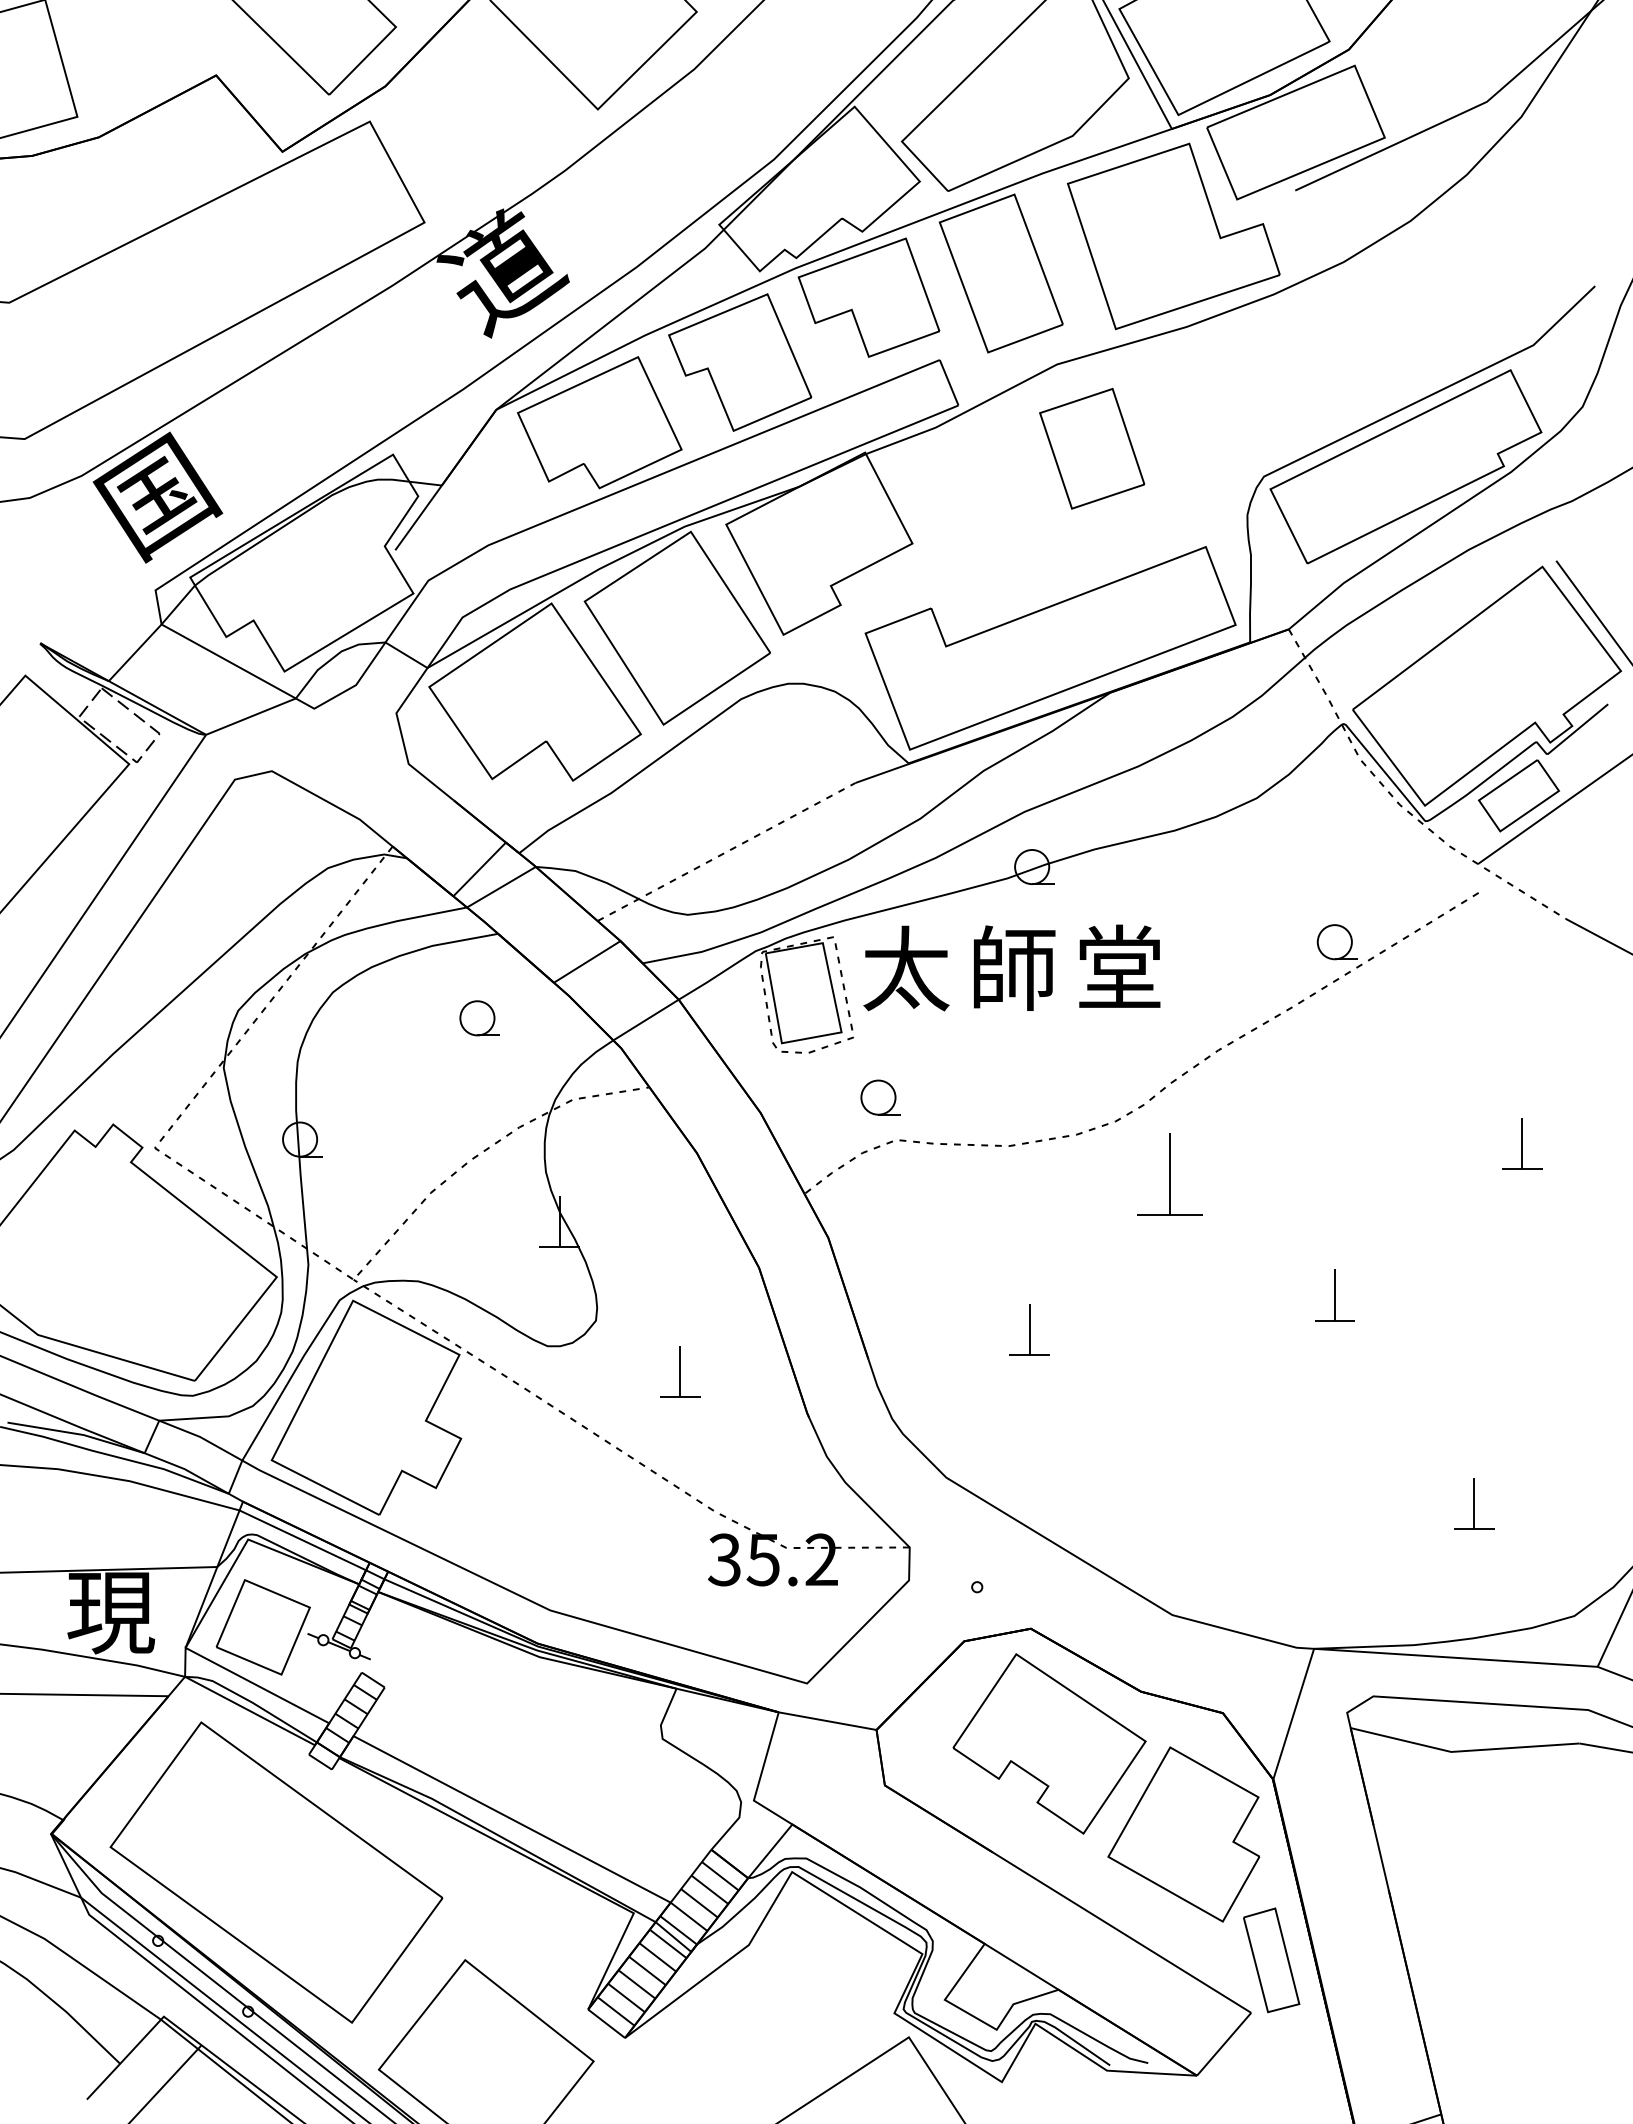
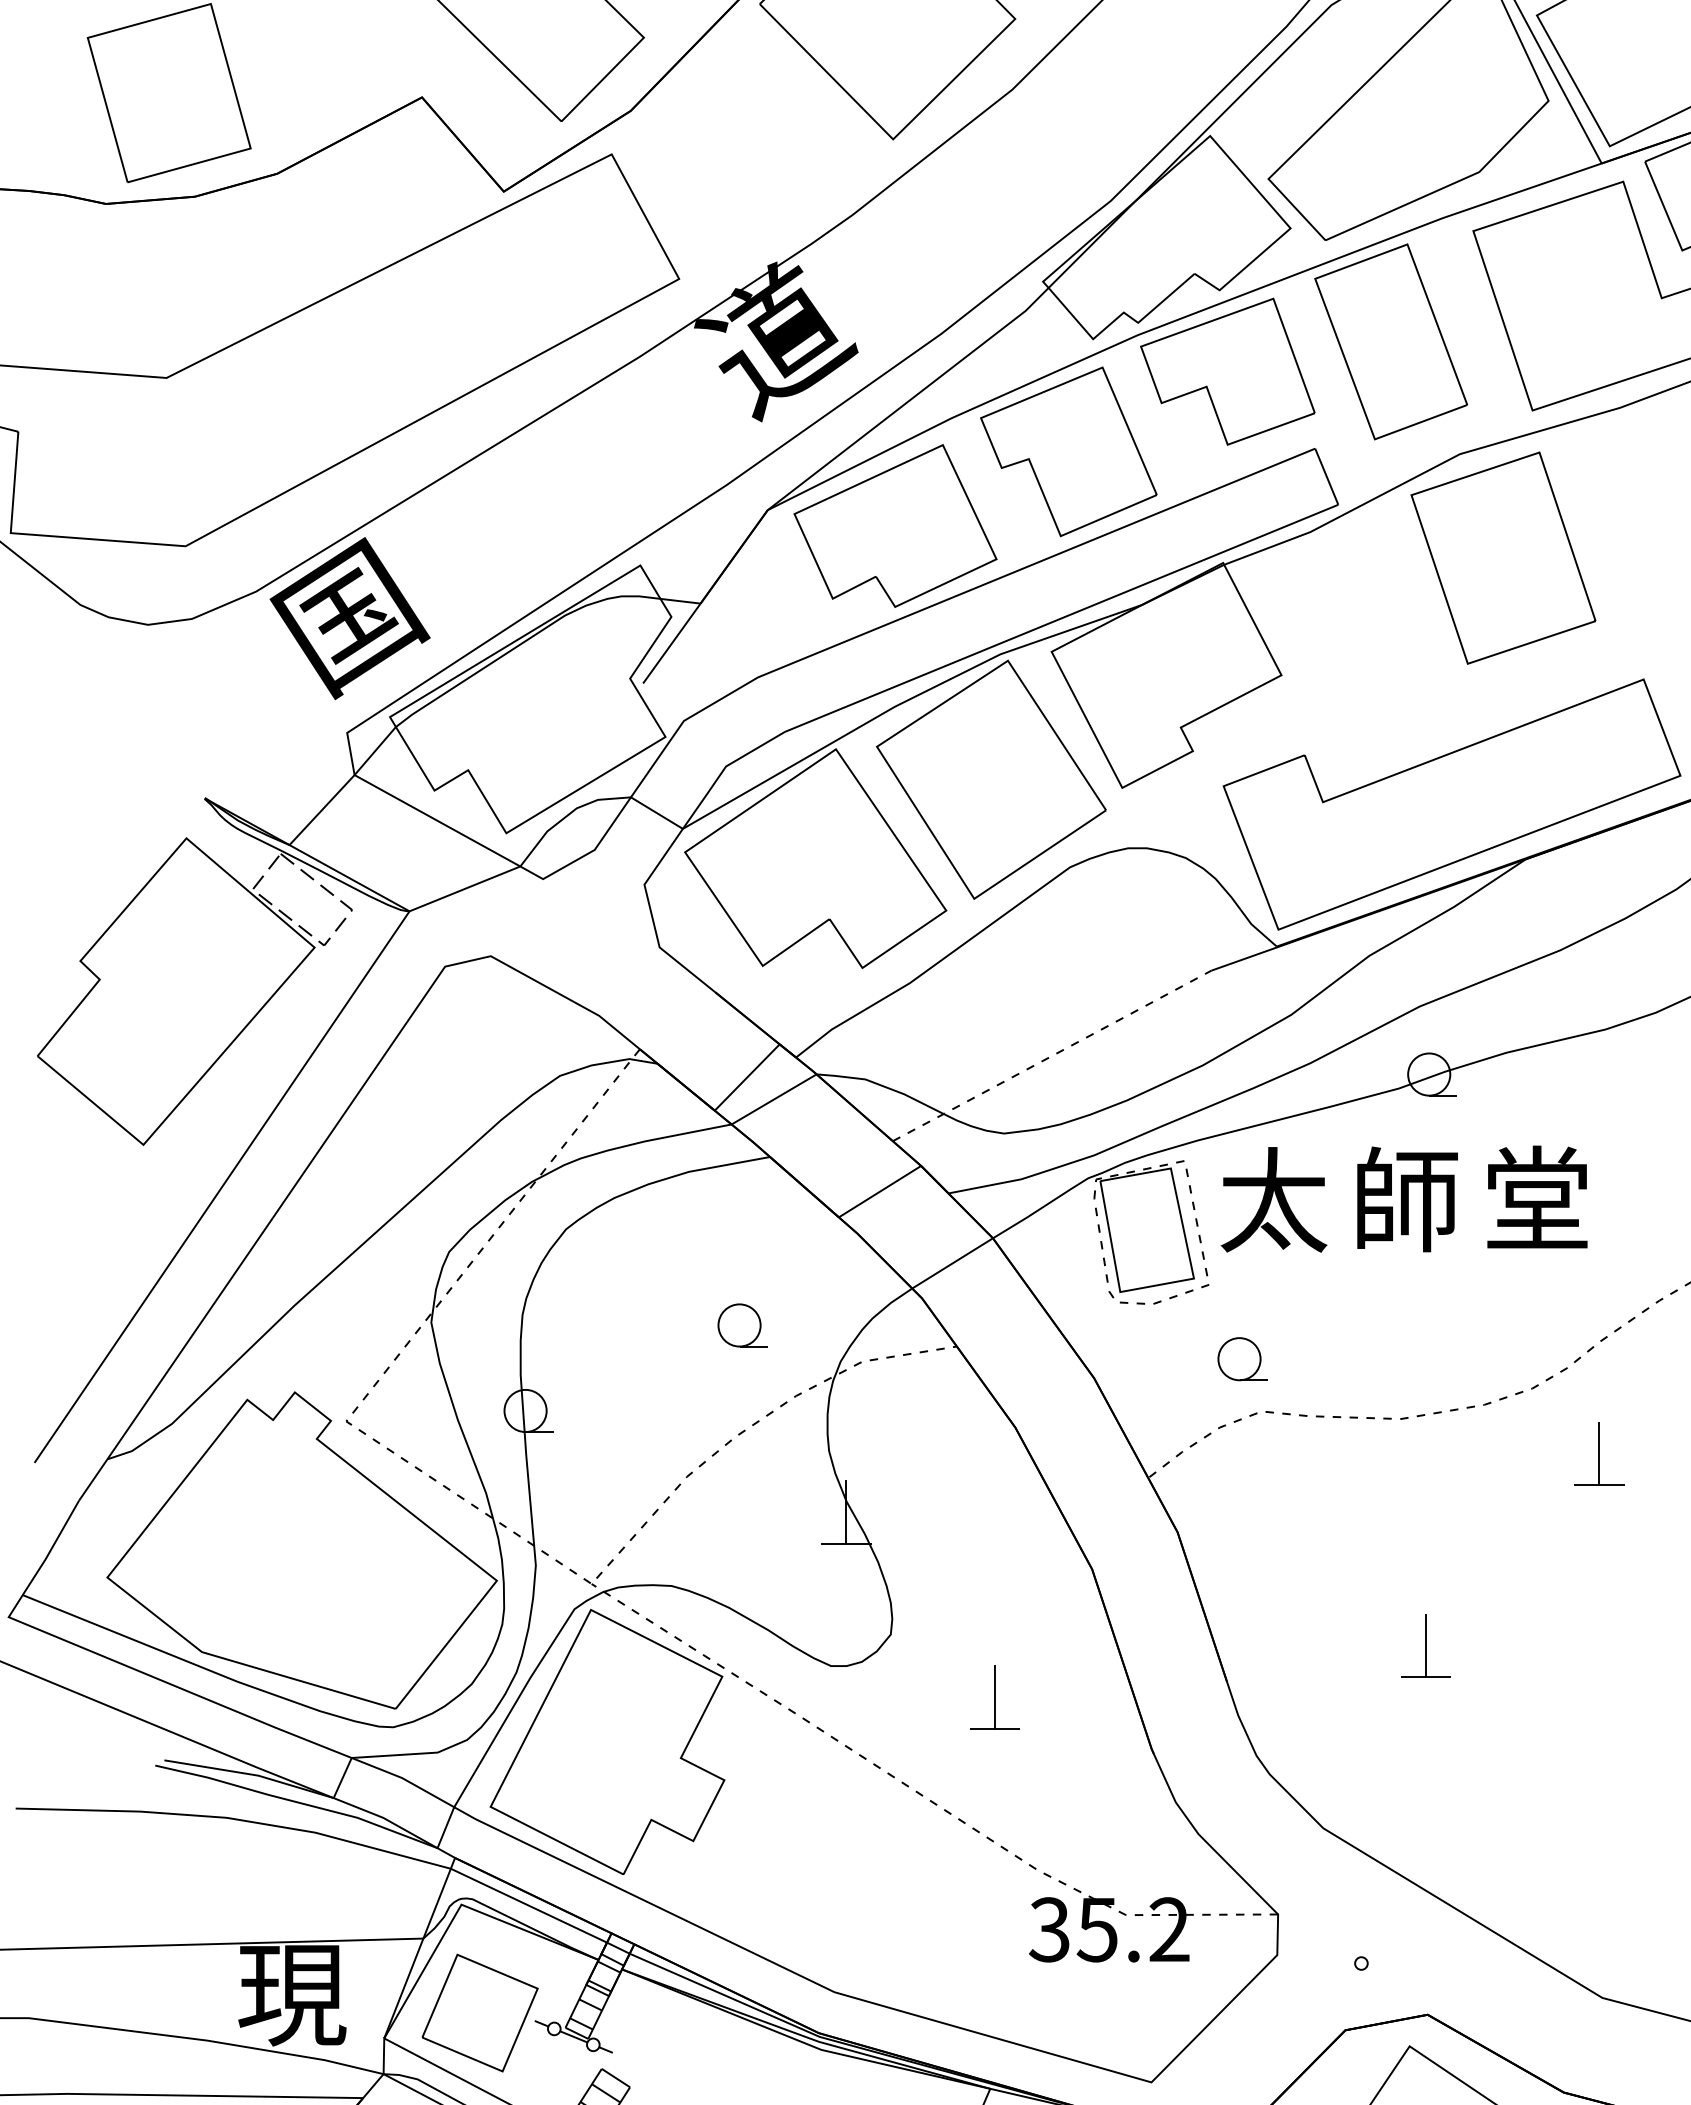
part: (1091, 448) -> (1502, 557), size x1.43
part: (479, 1018) -> (742, 1325), moved
part: (1169, 1174) -> (1598, 1454), size x0.62

